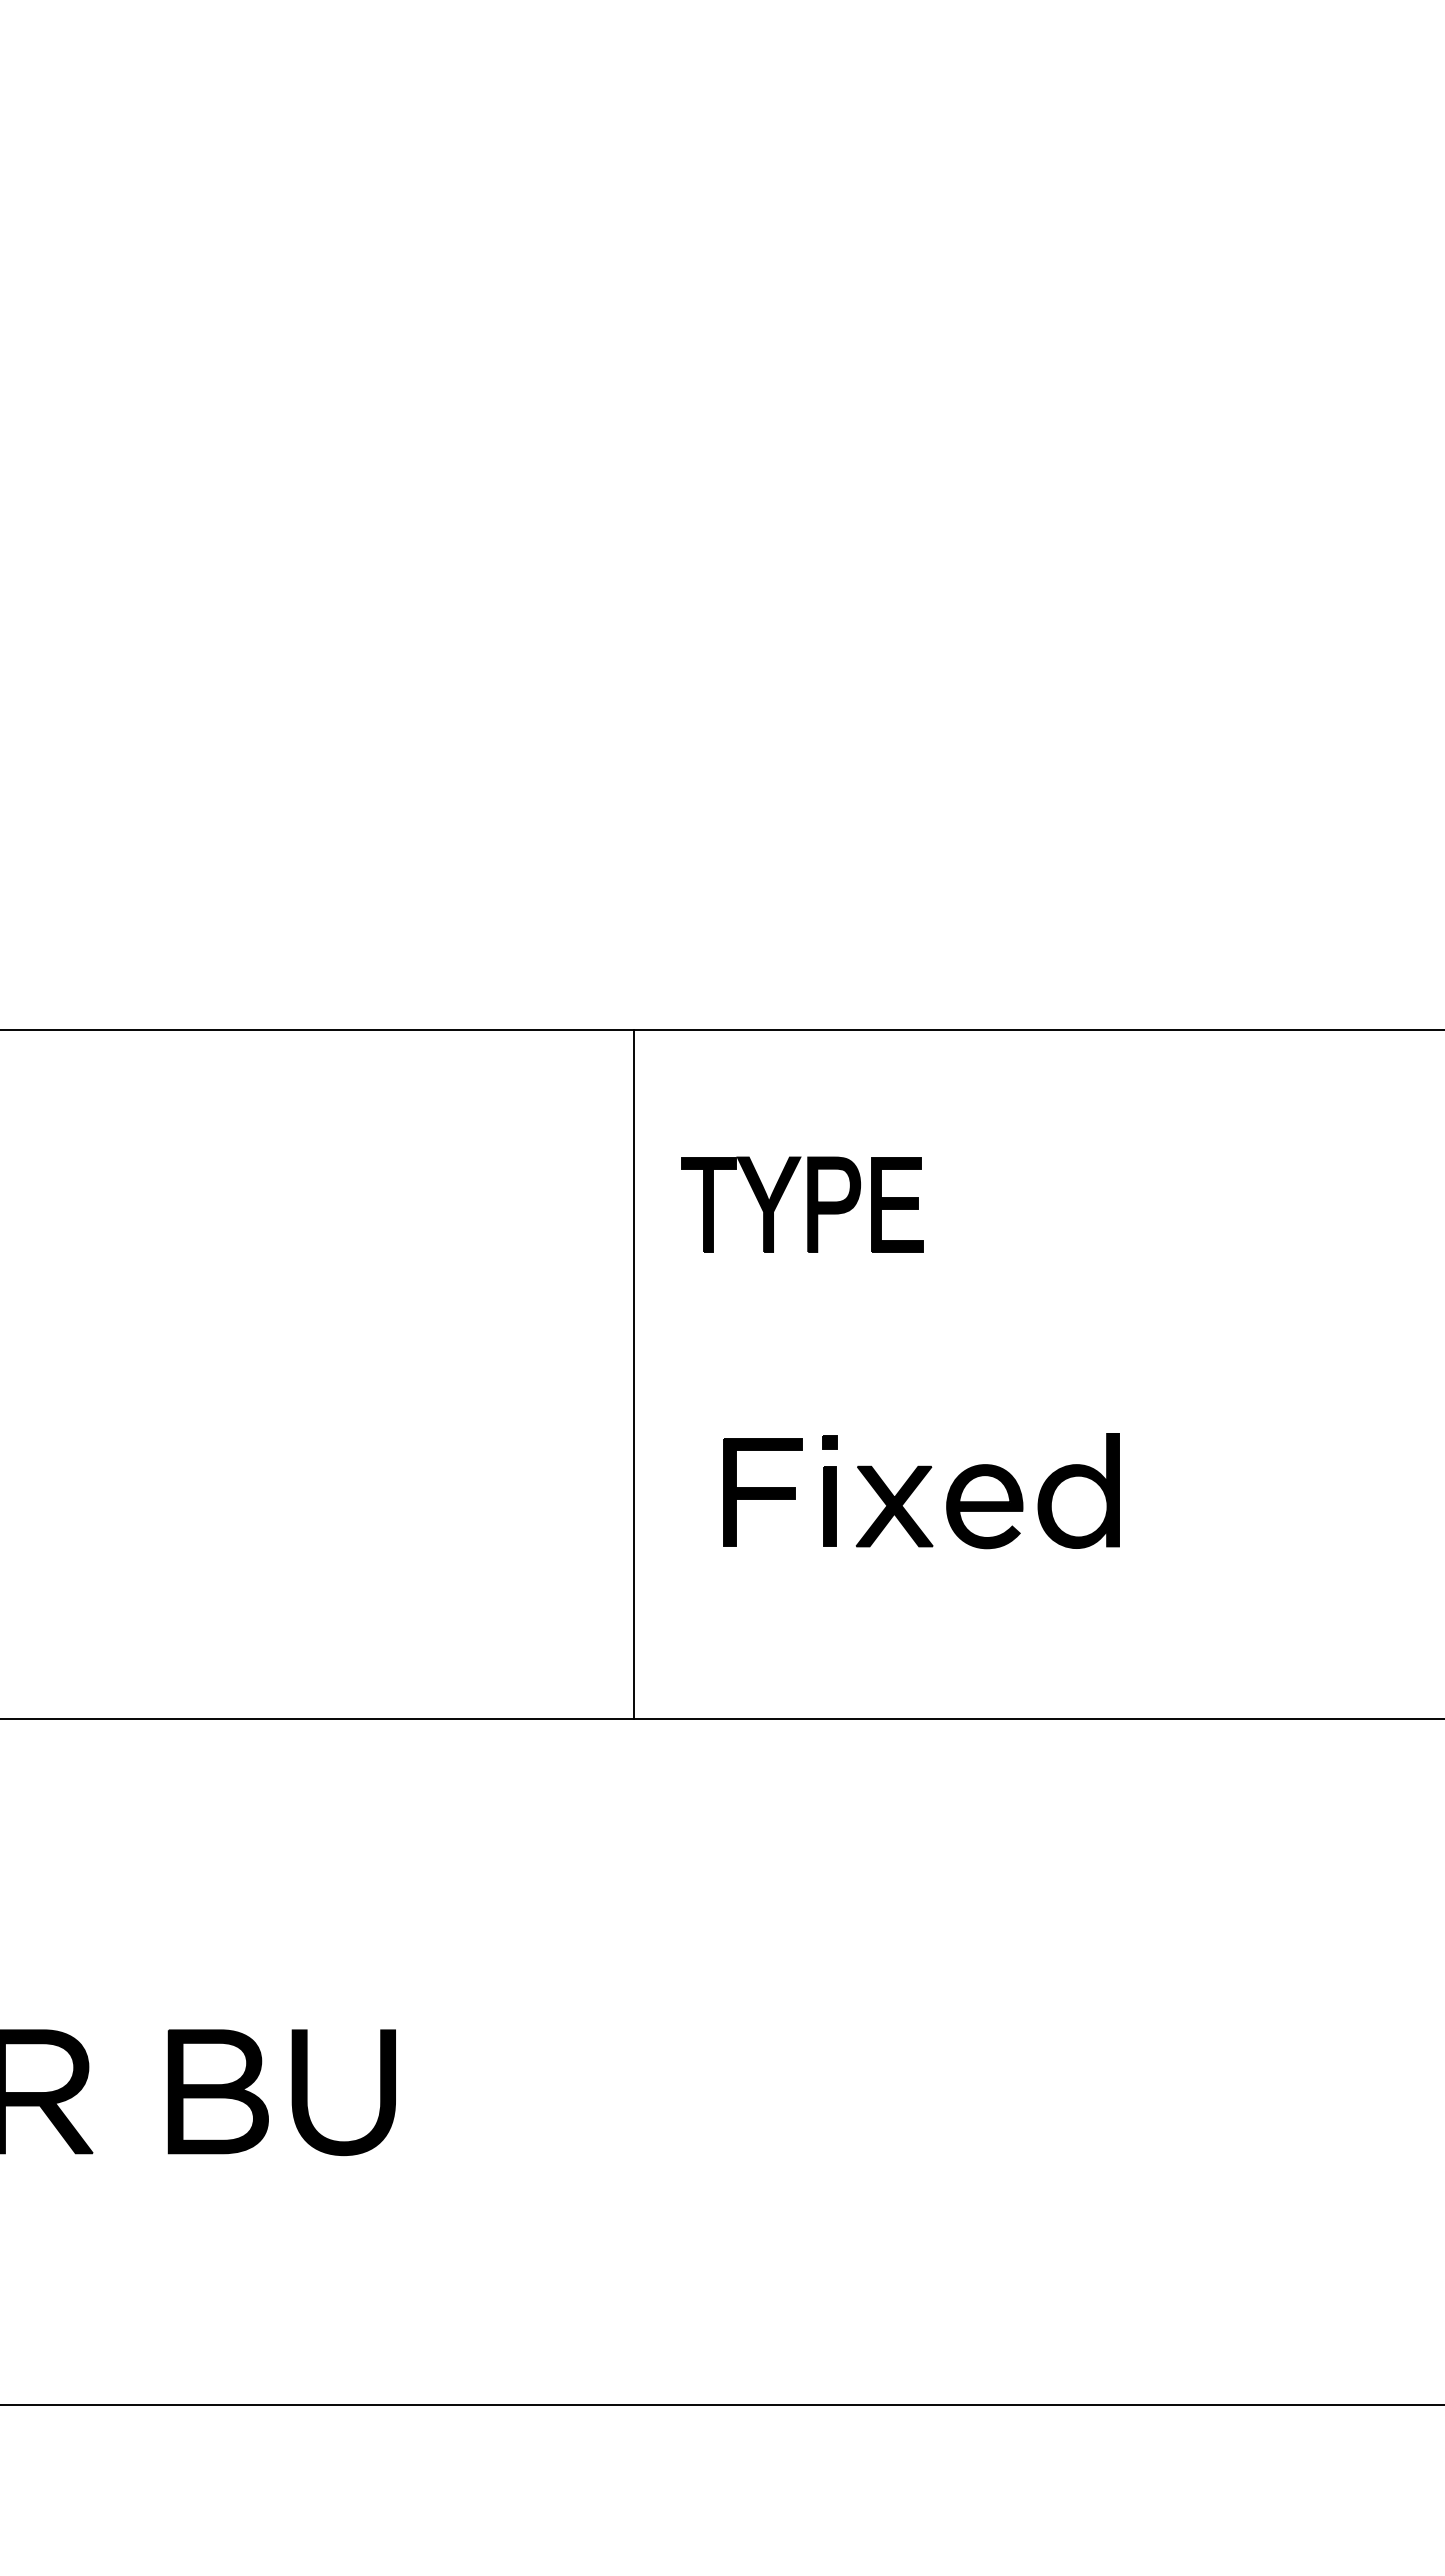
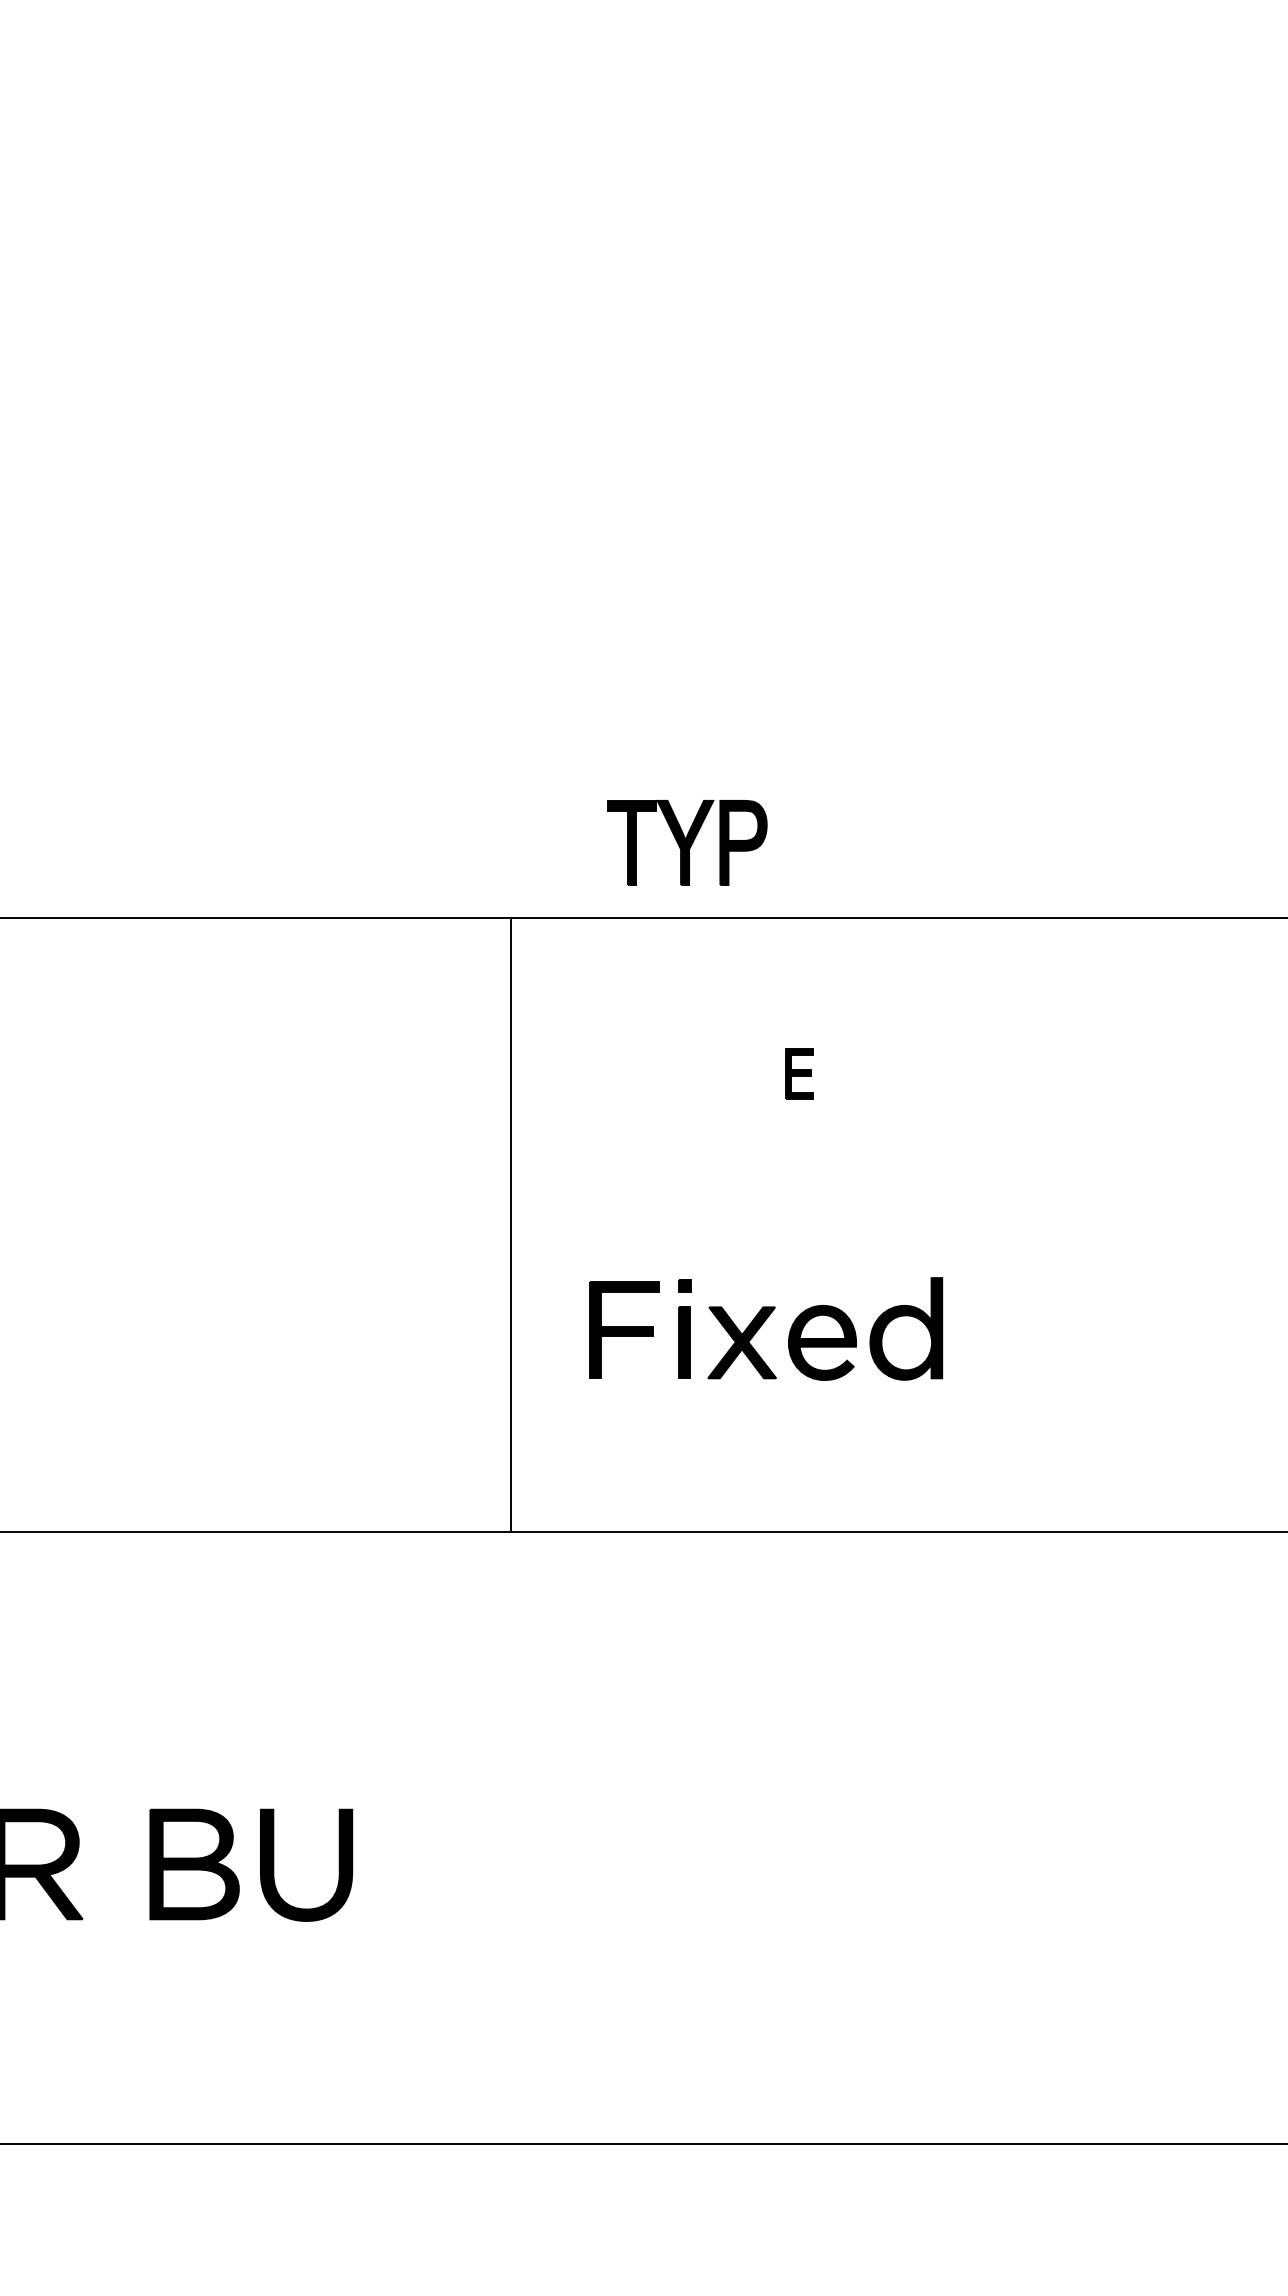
part: (770, 1204) -> (686, 842), moved
part: (897, 1204) -> (799, 1073), size x0.6
line: (634, 1374) -> (511, 1225), moved
part: (915, 1489) -> (760, 1327), moved

